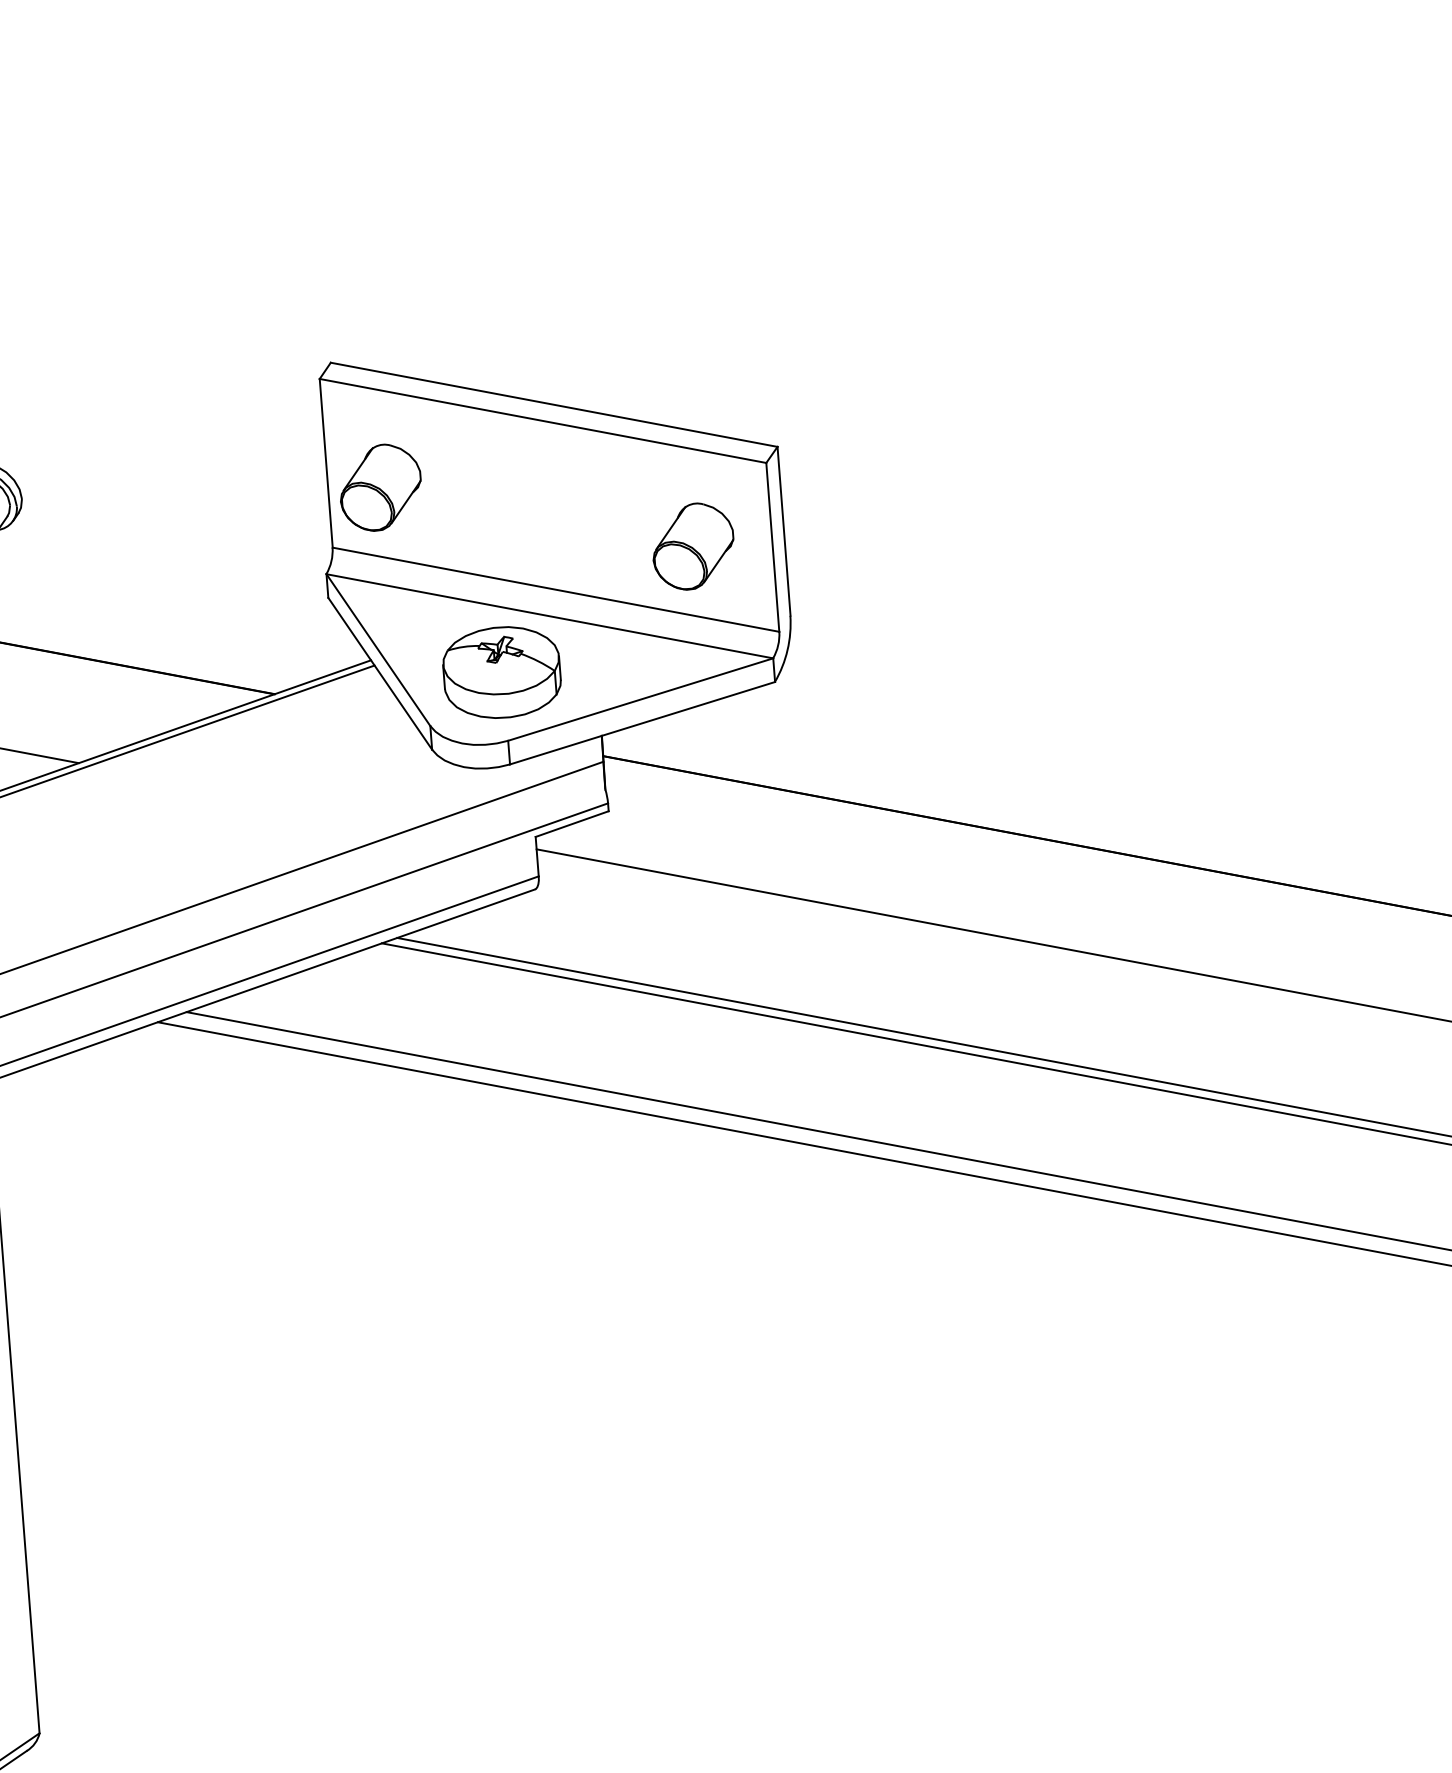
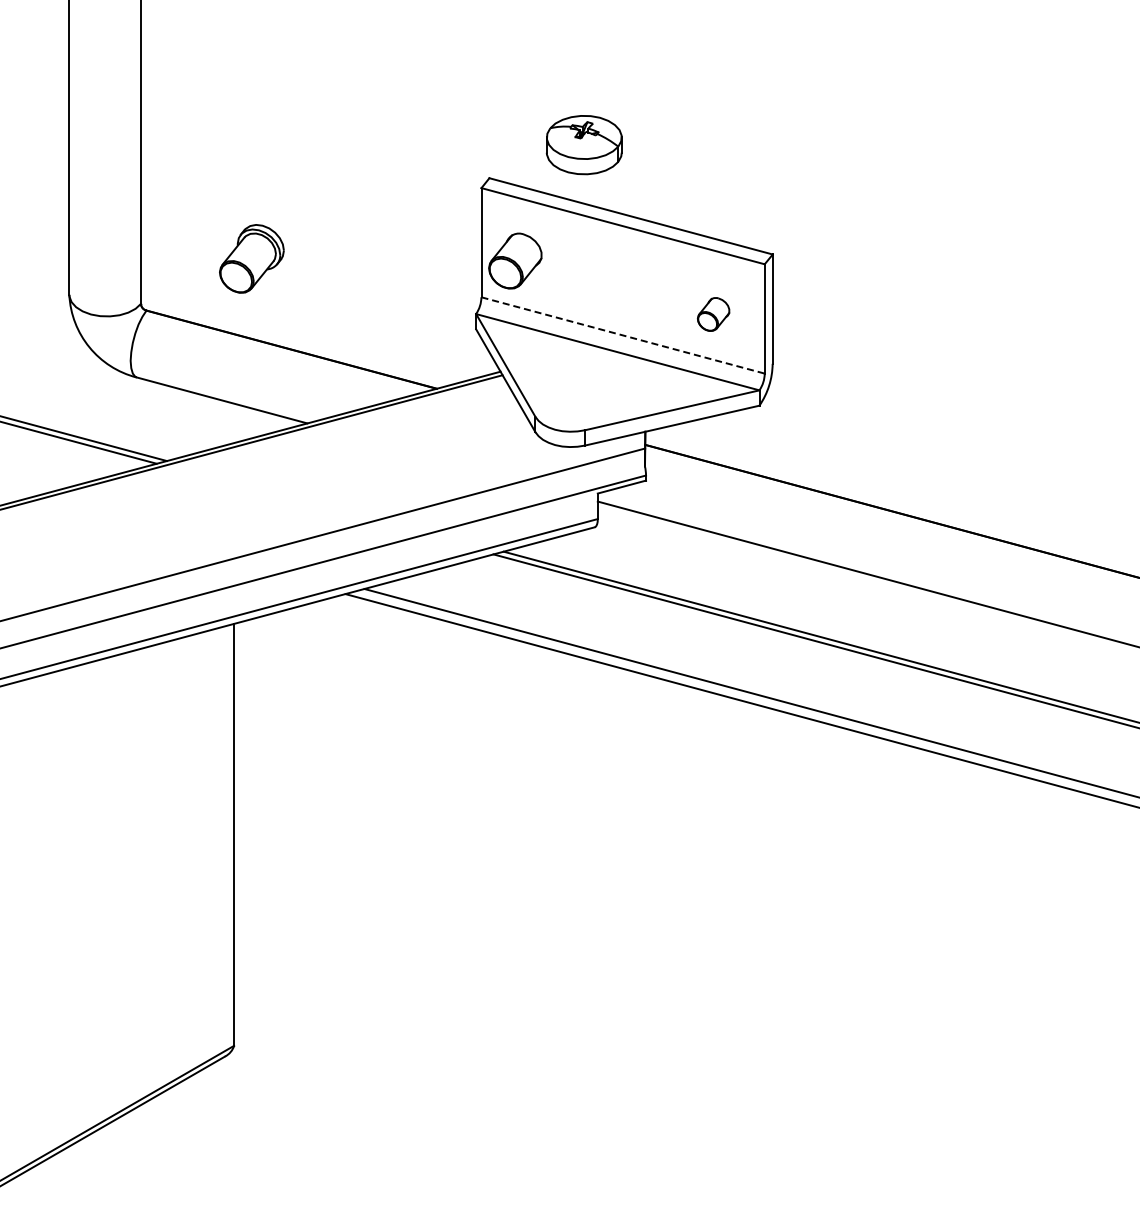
part: (693, 546) -> (713, 314), size x0.6
line: (556, 589) -> (623, 335), solid -> dashed
part: (500, 673) -> (583, 145), moved

